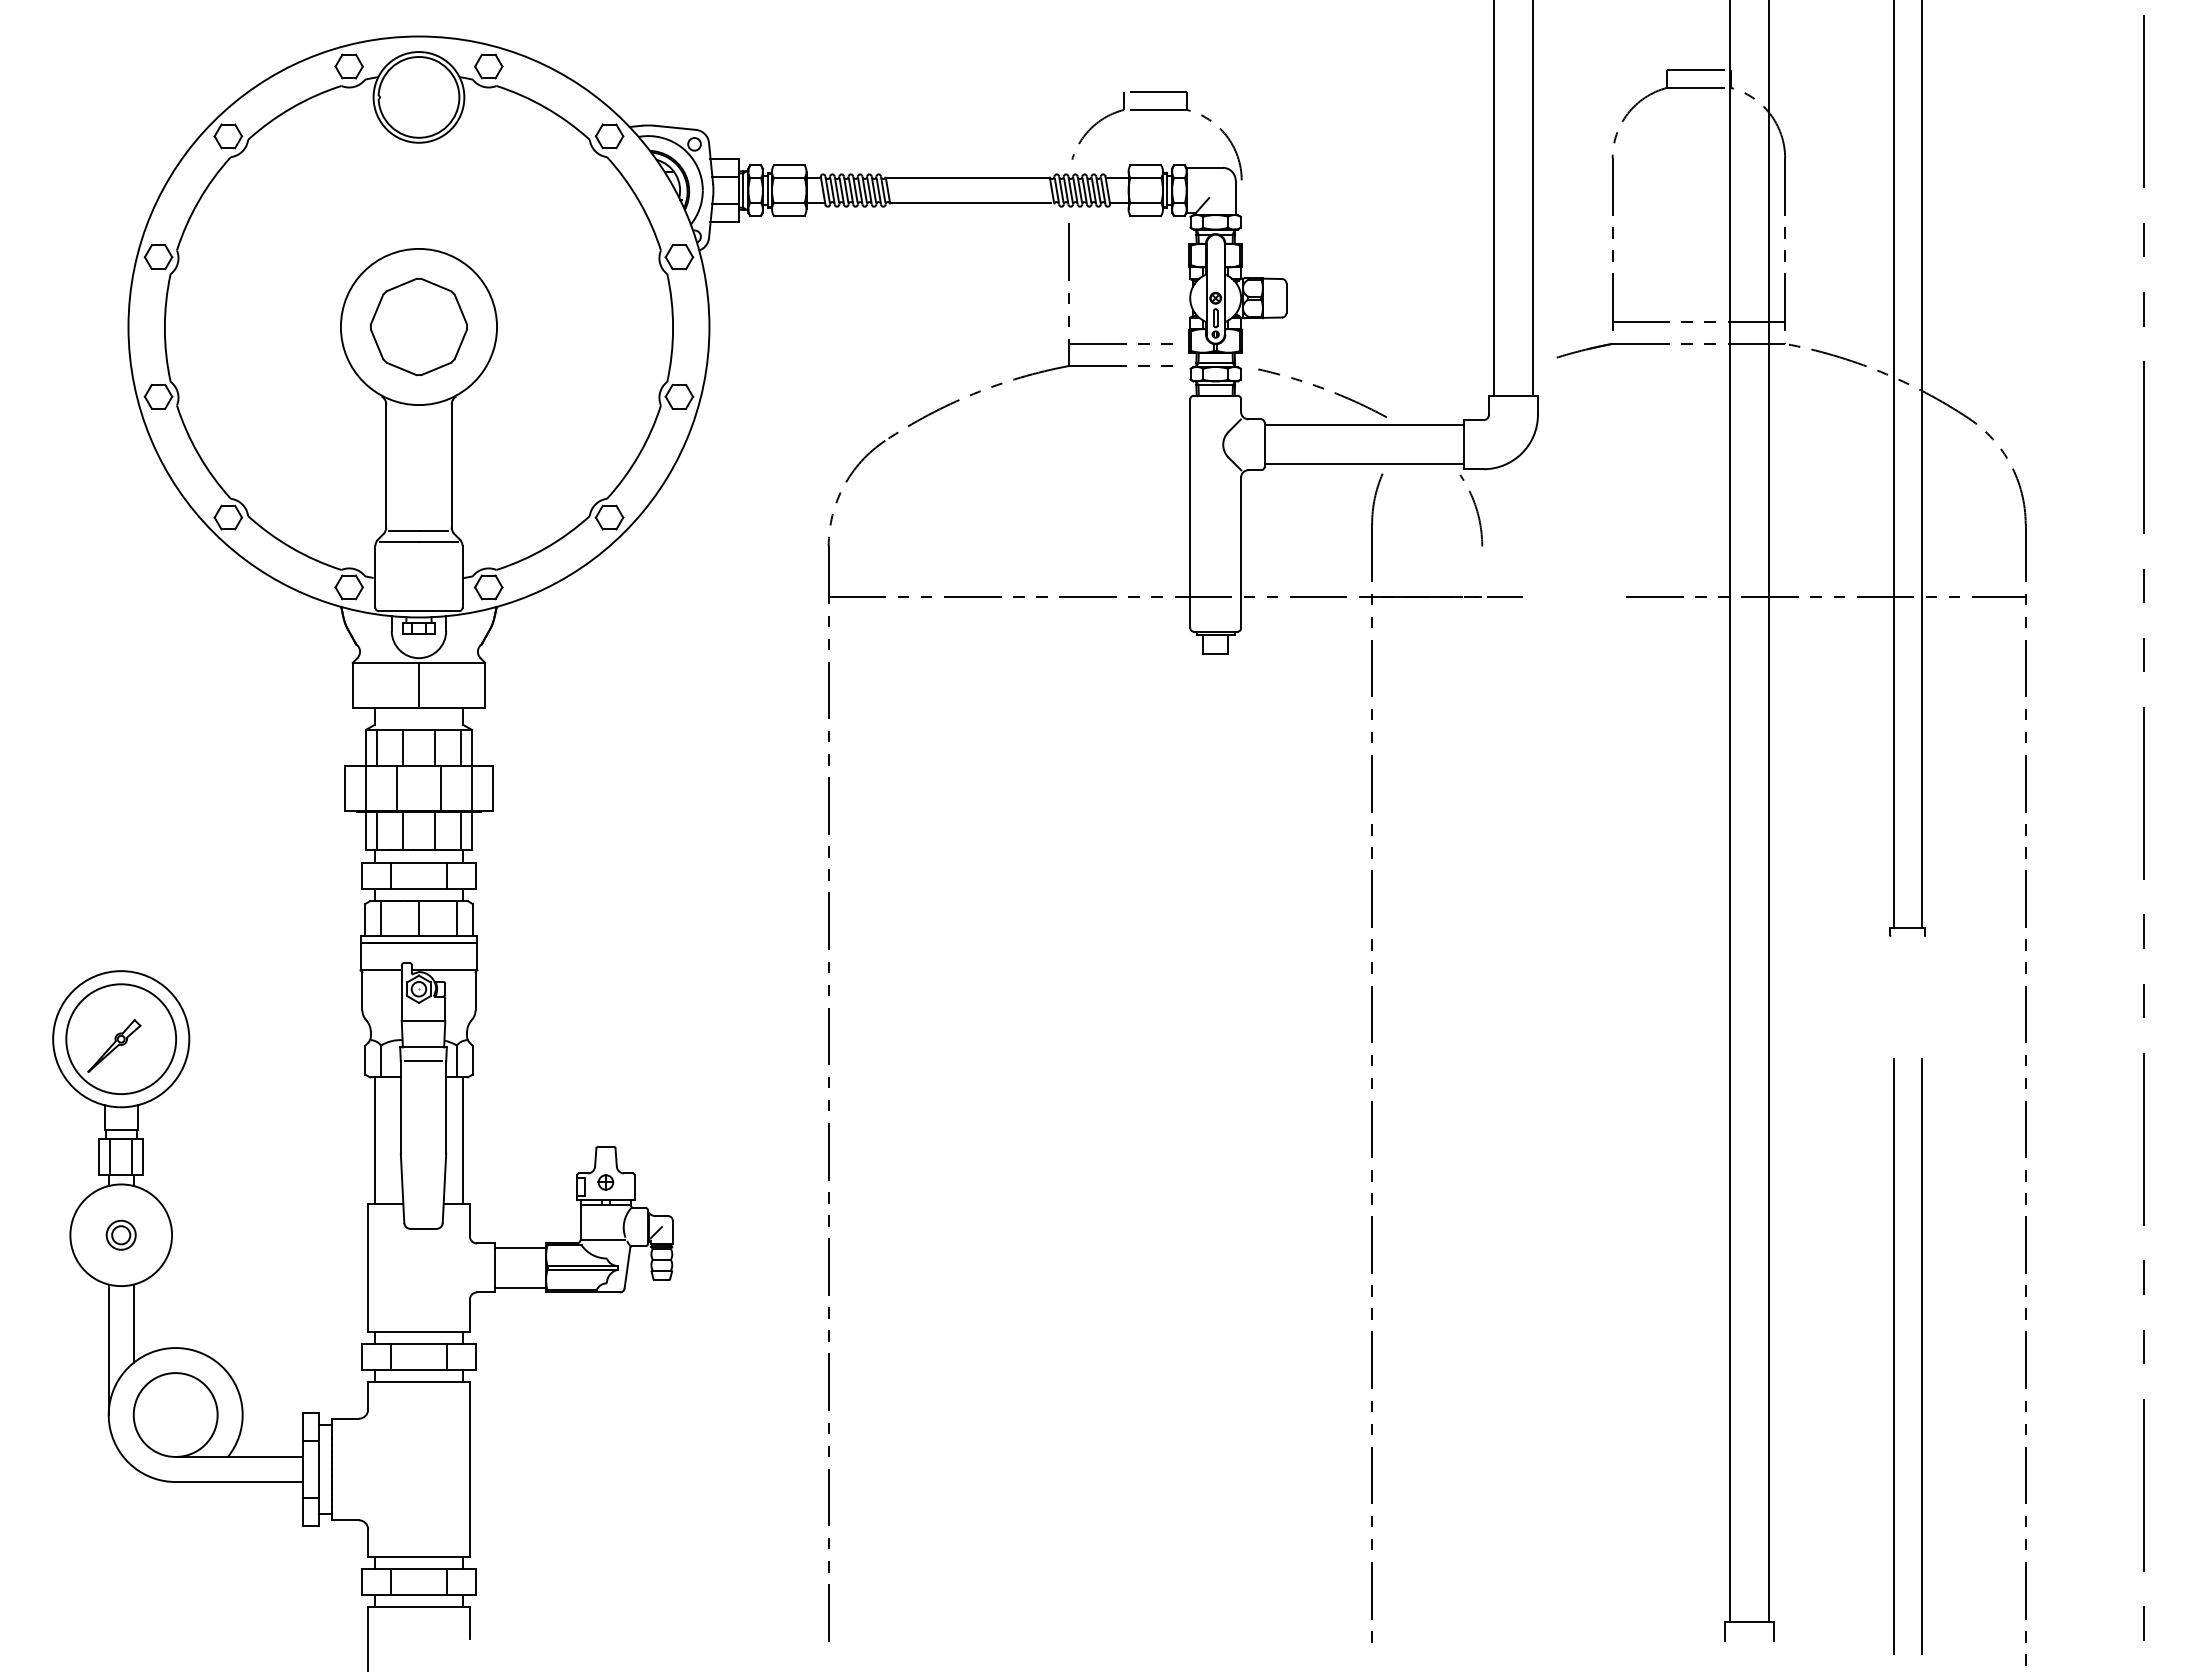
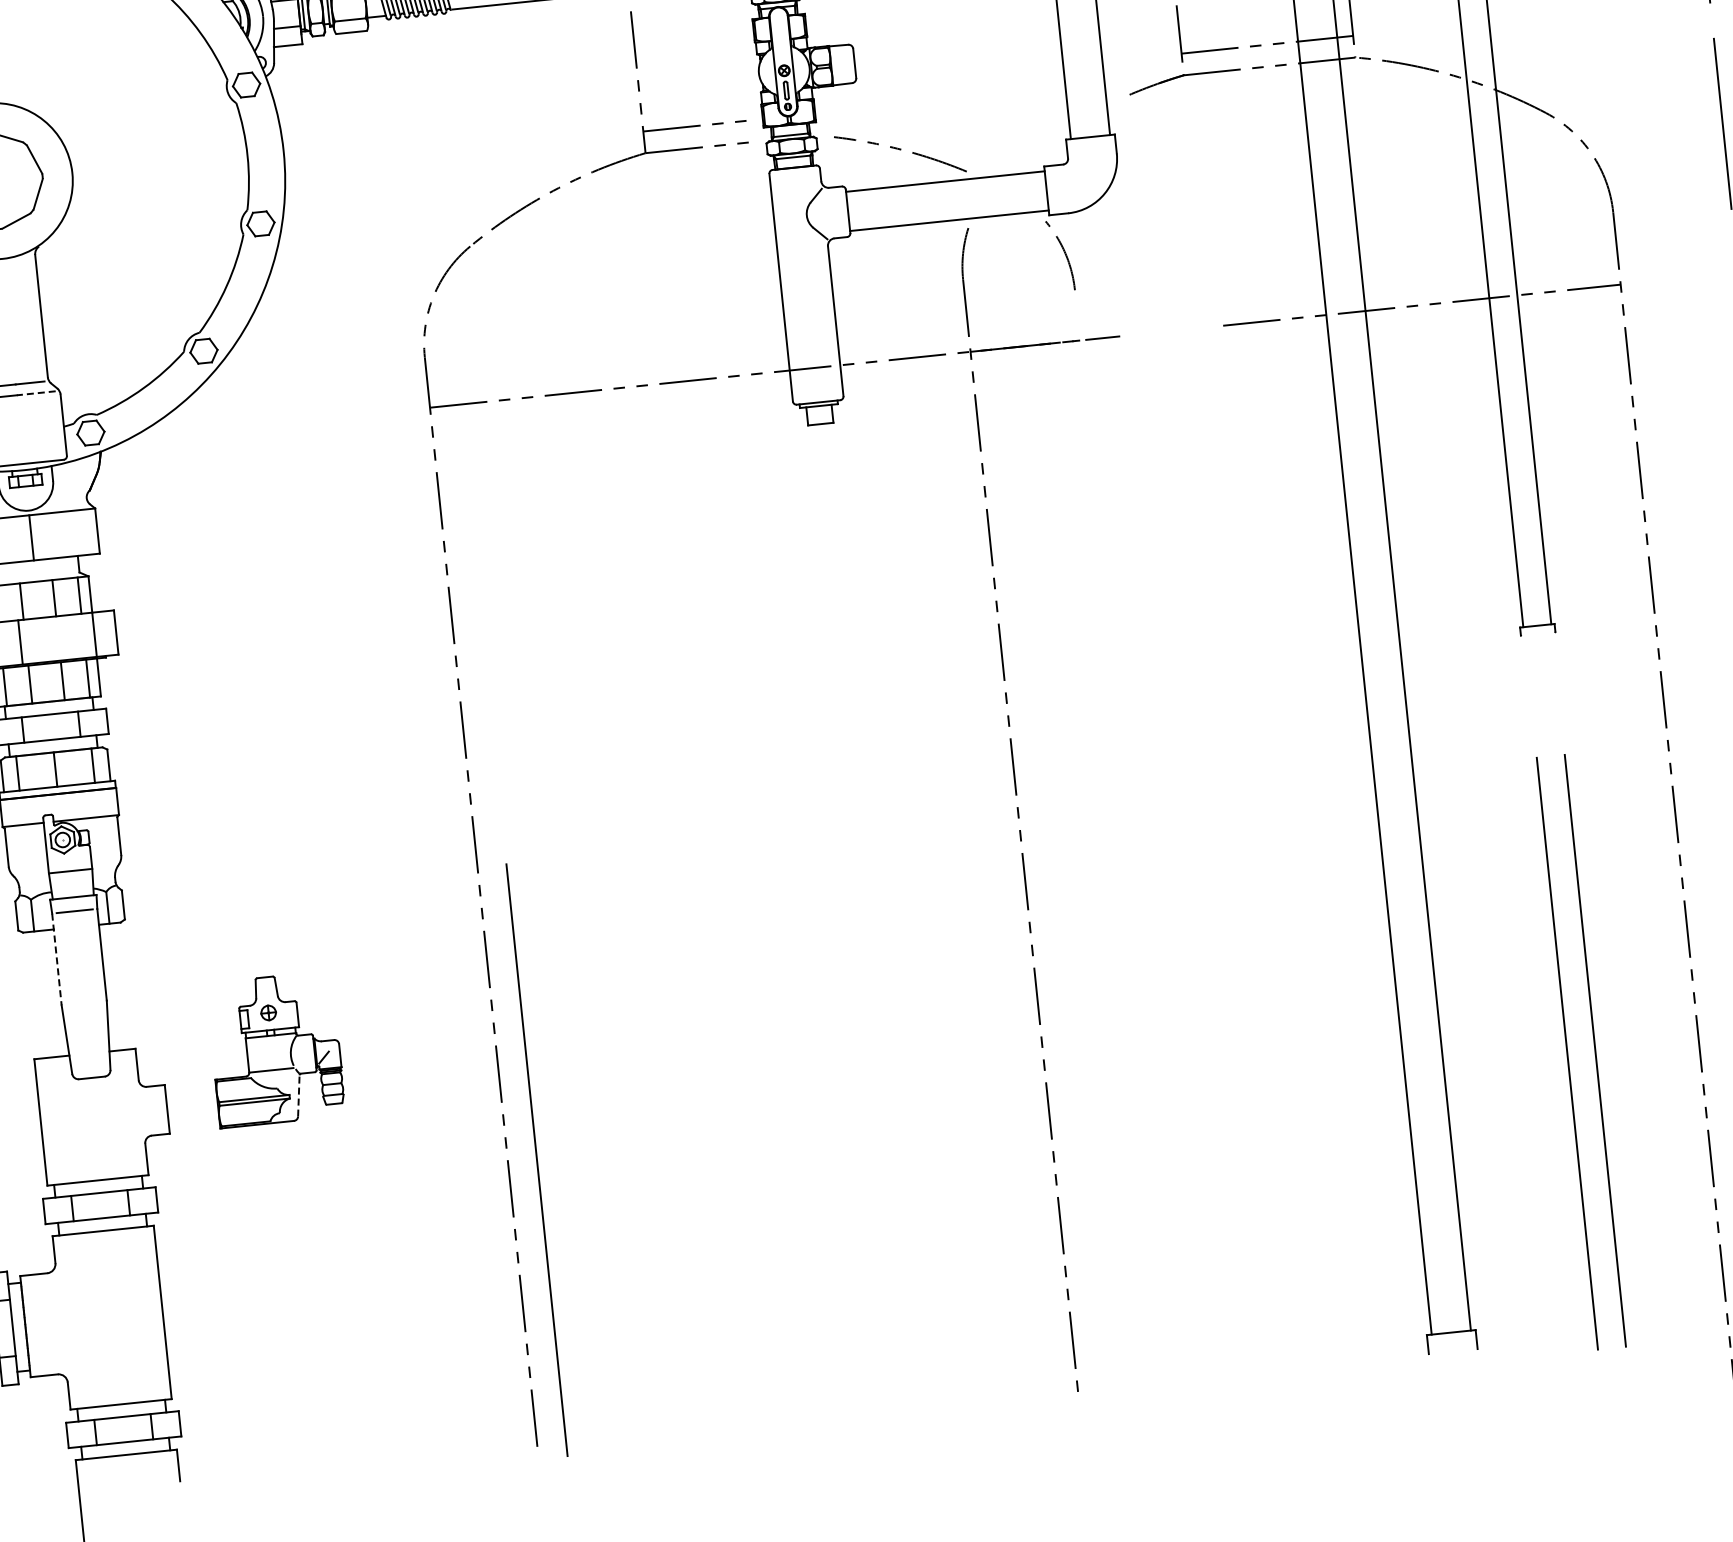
line: (438, 542) -> (36, 393), solid -> dashed
line: (440, 788) -> (63, 638), removed
line: (400, 1108) -> (56, 960), solid -> dashed
line: (374, 1140) -> (34, 994), removed
line: (463, 1140) -> (122, 985), removed
line: (520, 1248) -> (190, 1087), removed
line: (627, 1268) -> (298, 1096), solid -> dashed
line: (520, 1287) -> (194, 1126), removed
line: (857, 1356) -> (536, 1160), added

